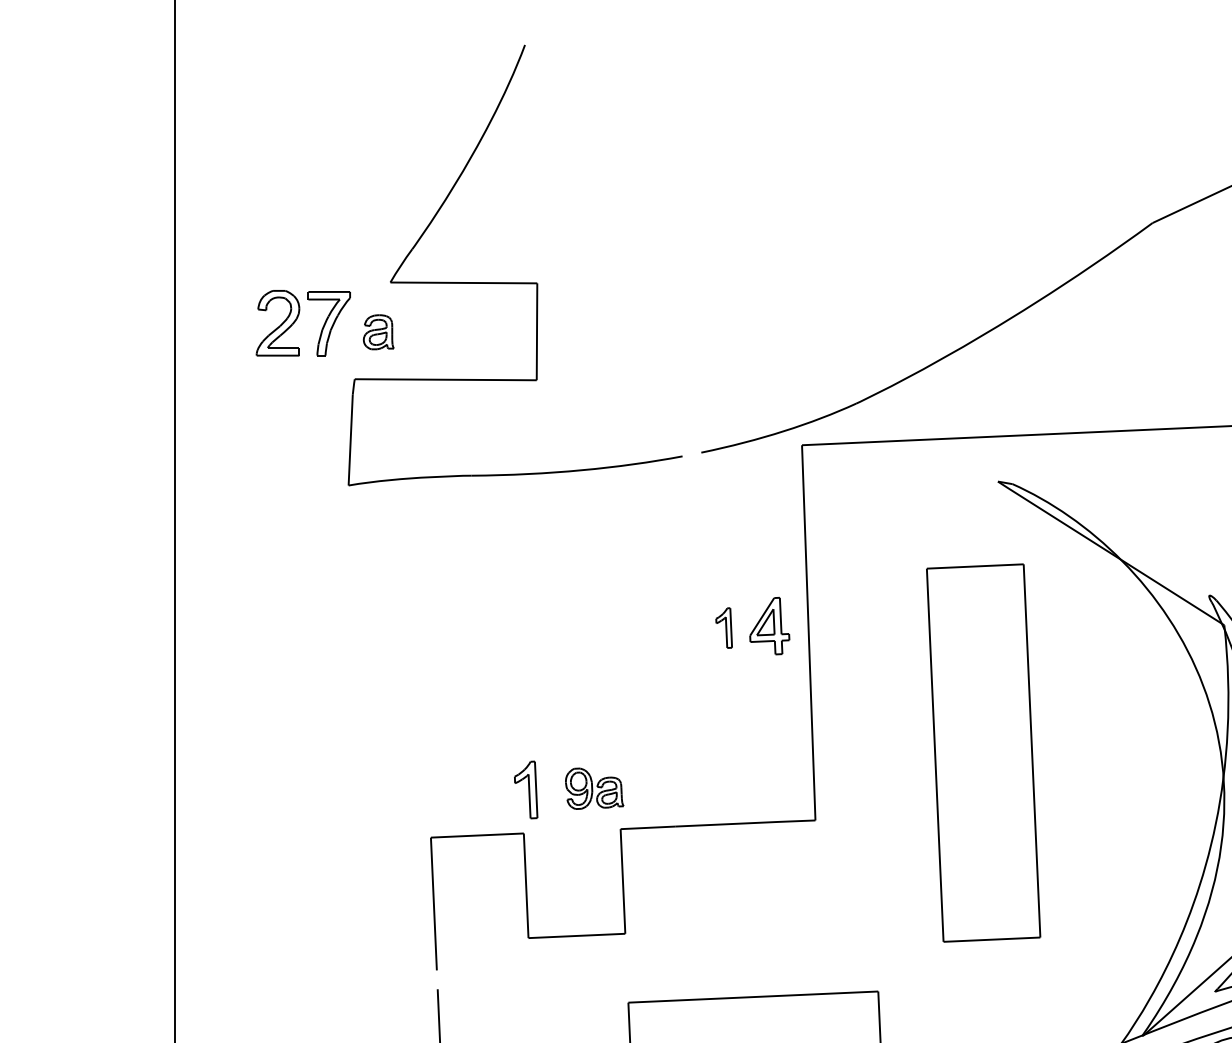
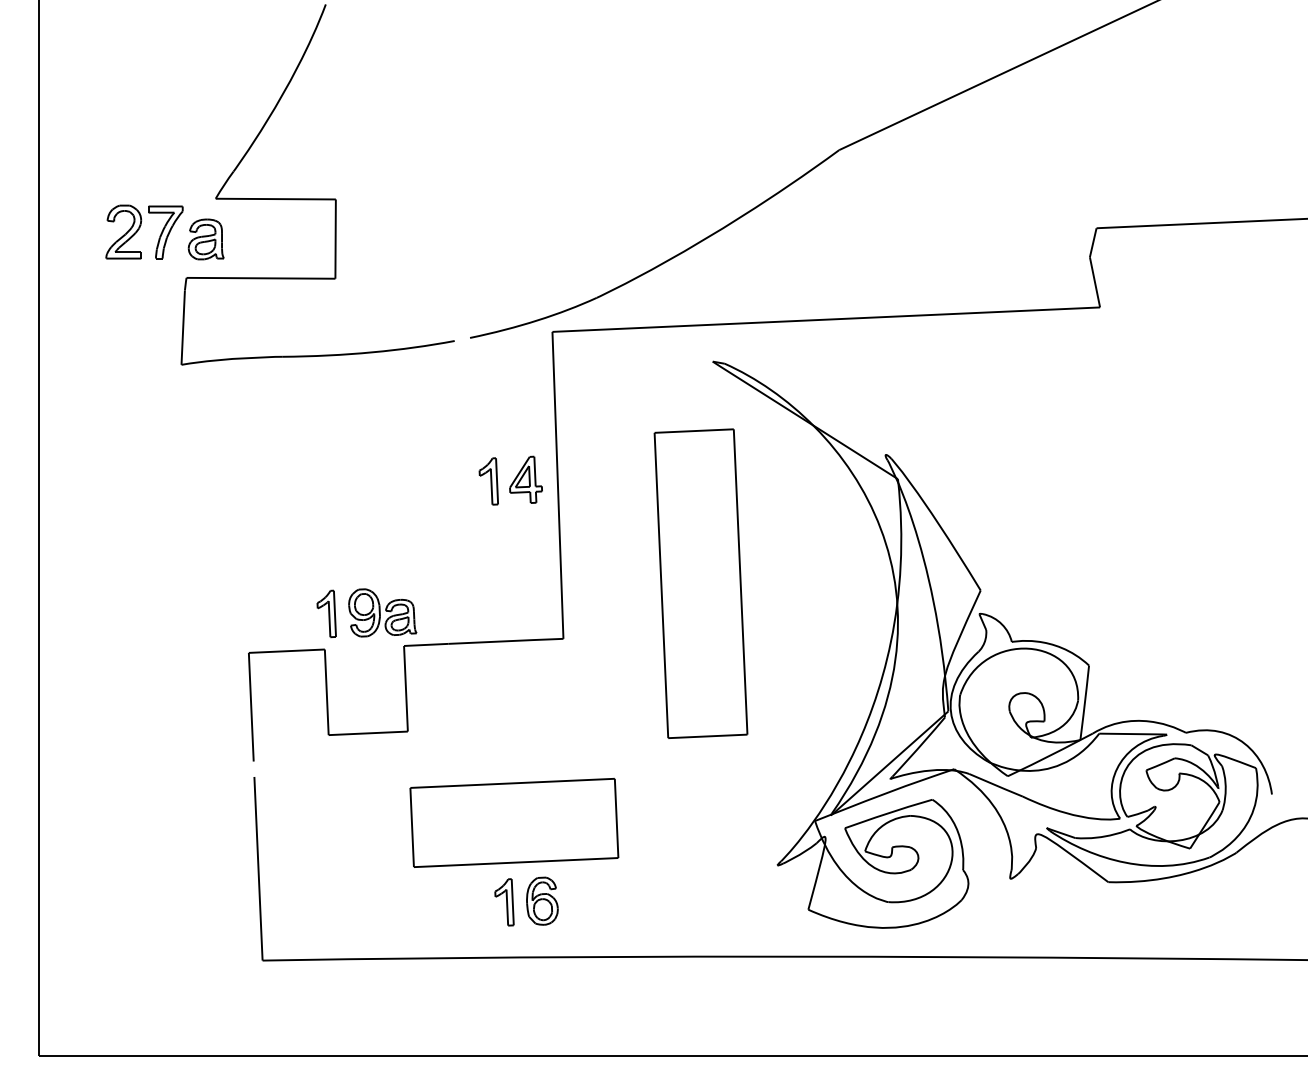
part: (377, 332) -> (205, 239), size x1.43
part: (723, 628) -> (488, 481), size x1.43
part: (594, 788) -> (382, 612), size x1.43

